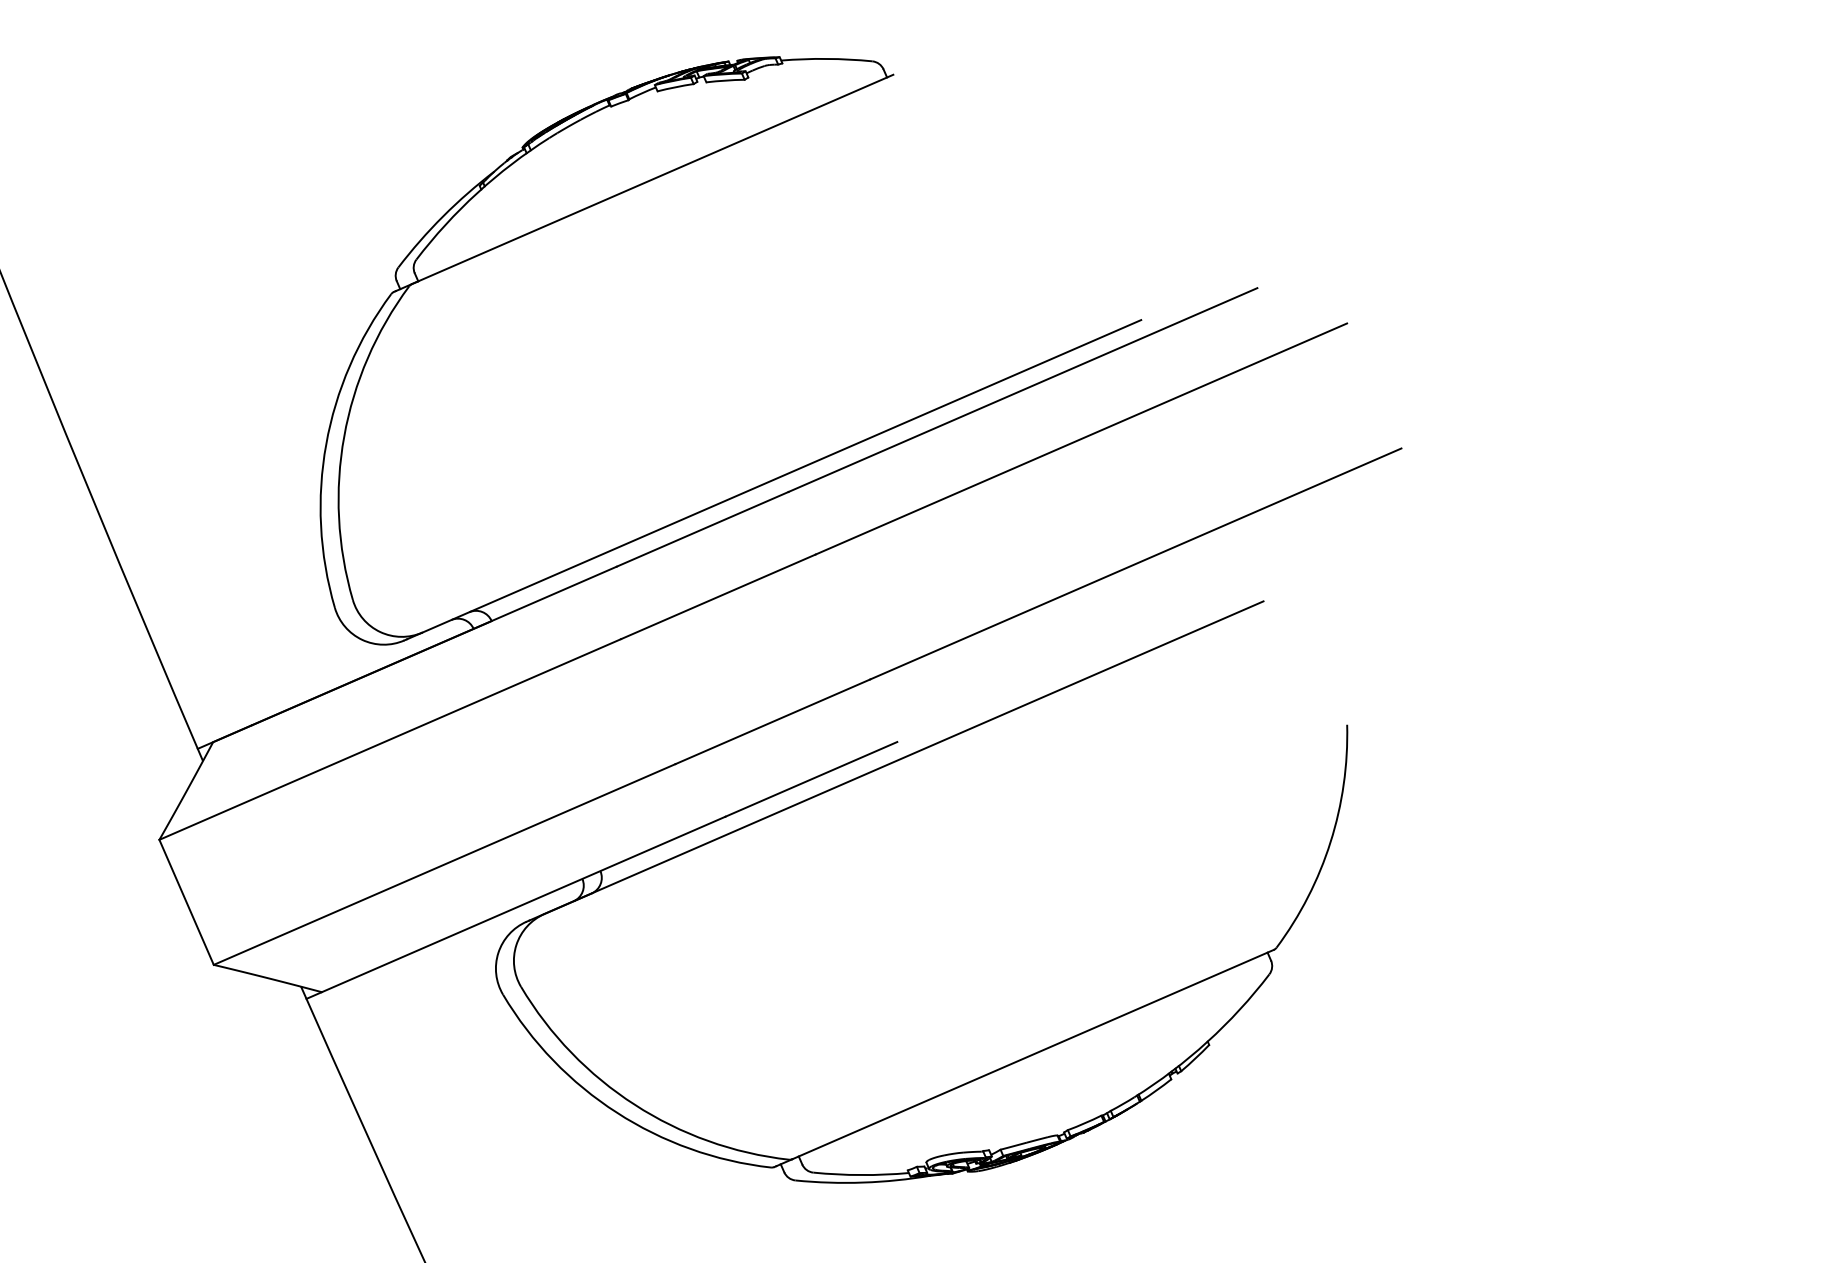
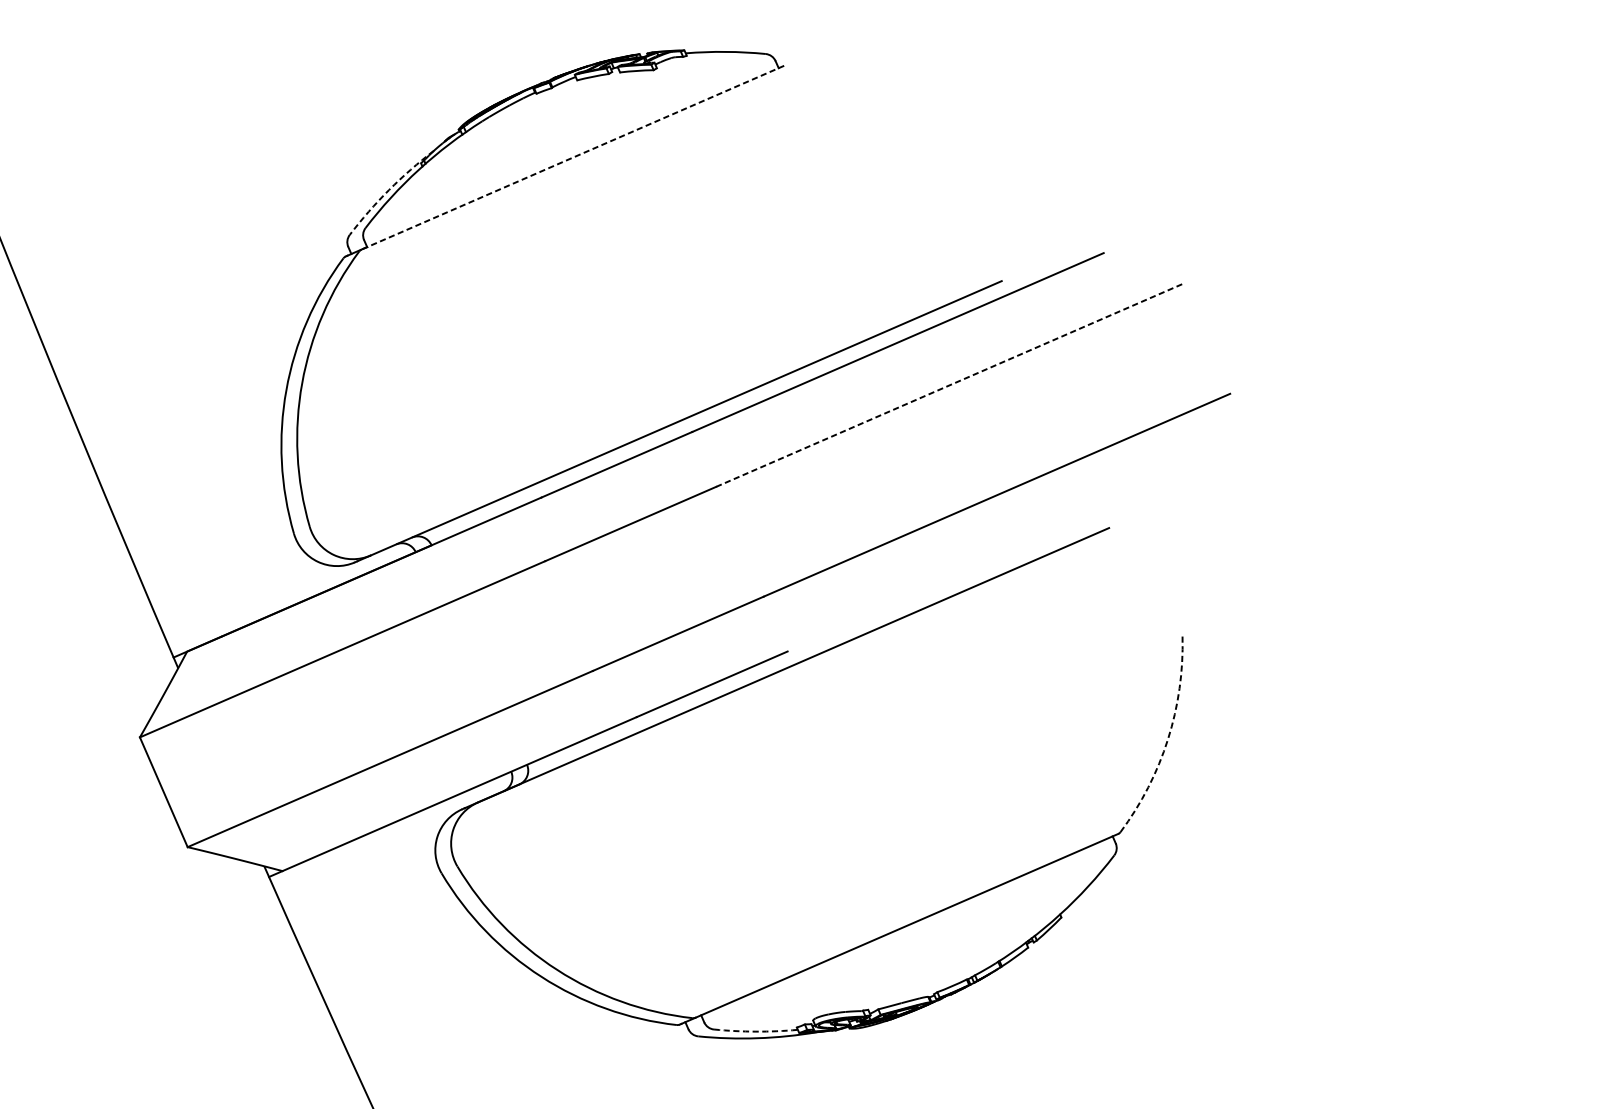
line: (652, 179) -> (572, 157), solid -> dashed
arc: (443, 216) -> (389, 190), solid -> dashed
line: (1081, 438) -> (949, 385), solid -> dashed
arc: (1330, 842) -> (1167, 739), solid -> dashed
arc: (861, 1175) -> (756, 1032), solid -> dashed

